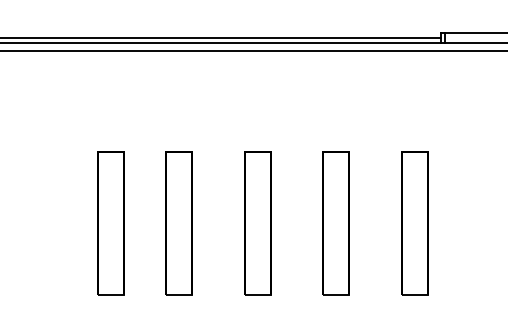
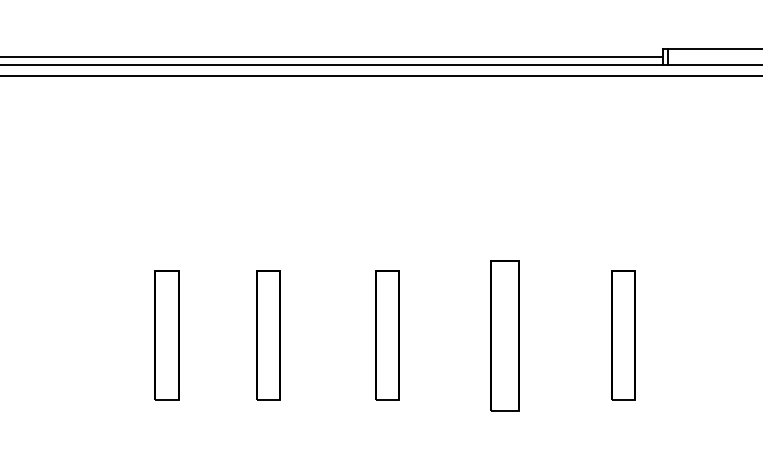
part: (110, 223) -> (165, 335), size x0.6
part: (178, 223) -> (268, 335), size x0.6
part: (257, 223) -> (386, 335), size x0.6
part: (335, 223) -> (503, 335), size x0.7
part: (414, 223) -> (622, 335), size x0.6

